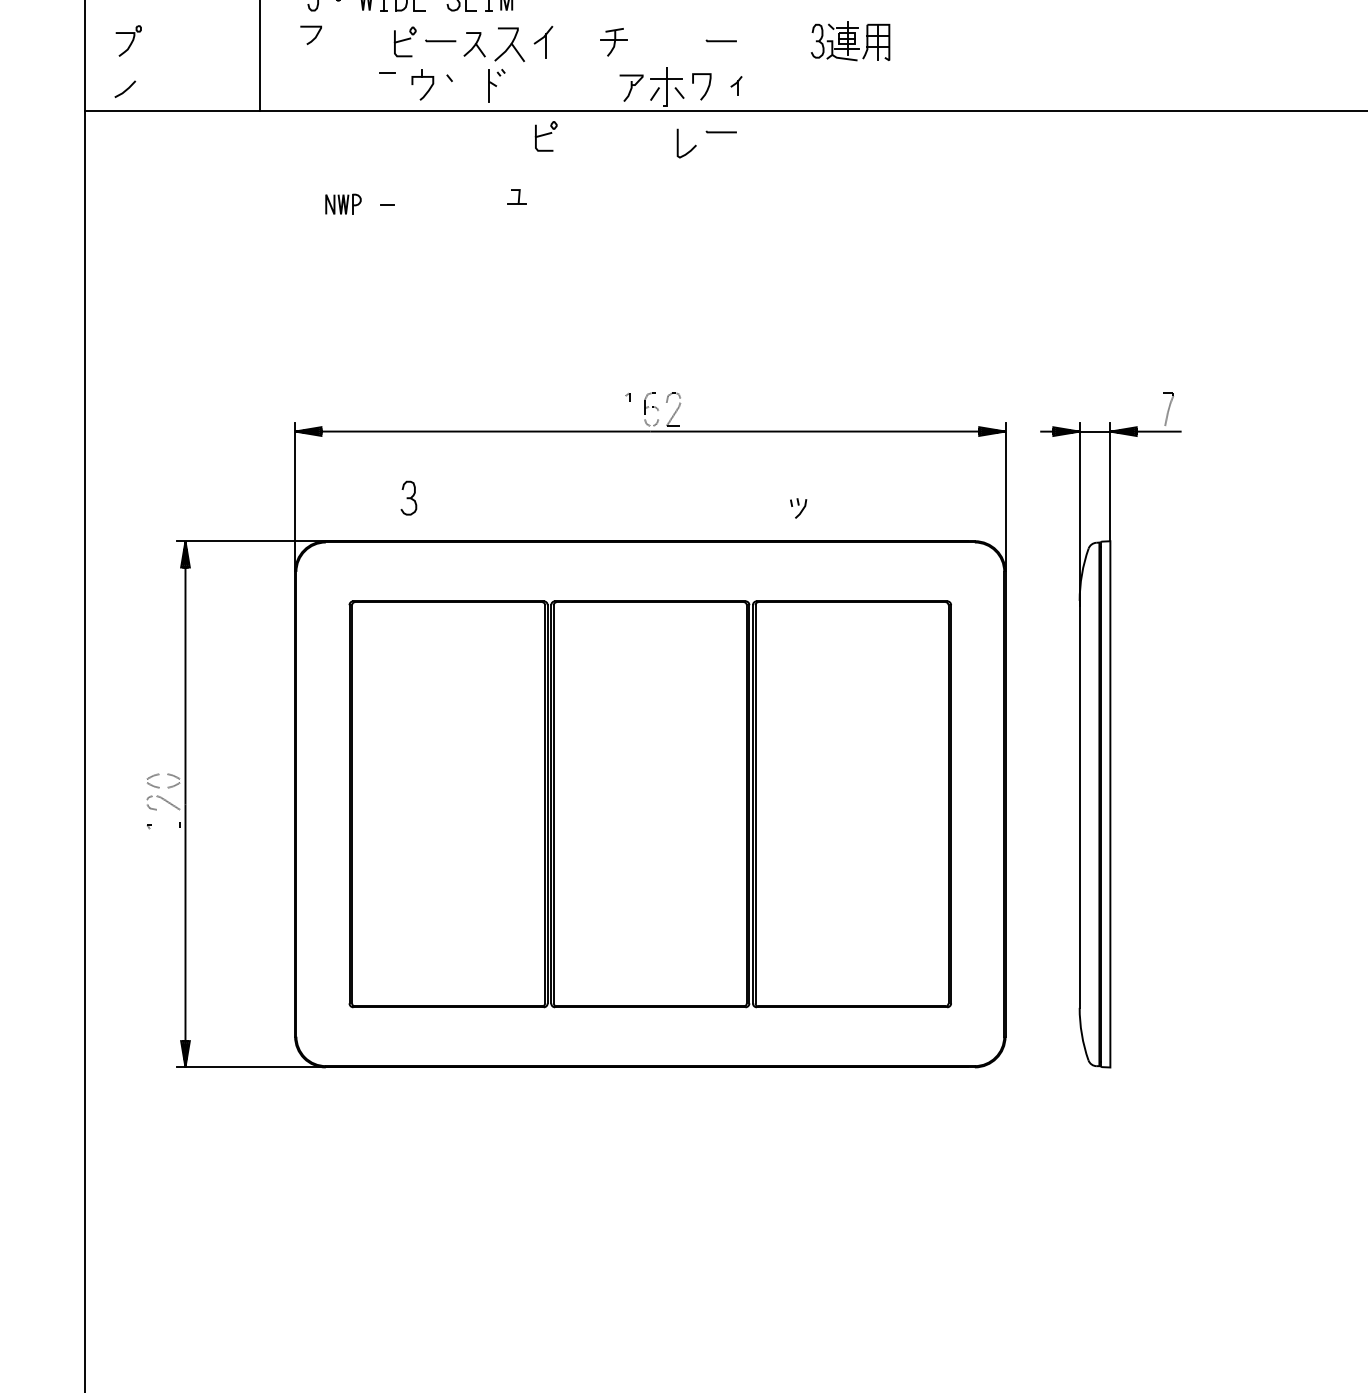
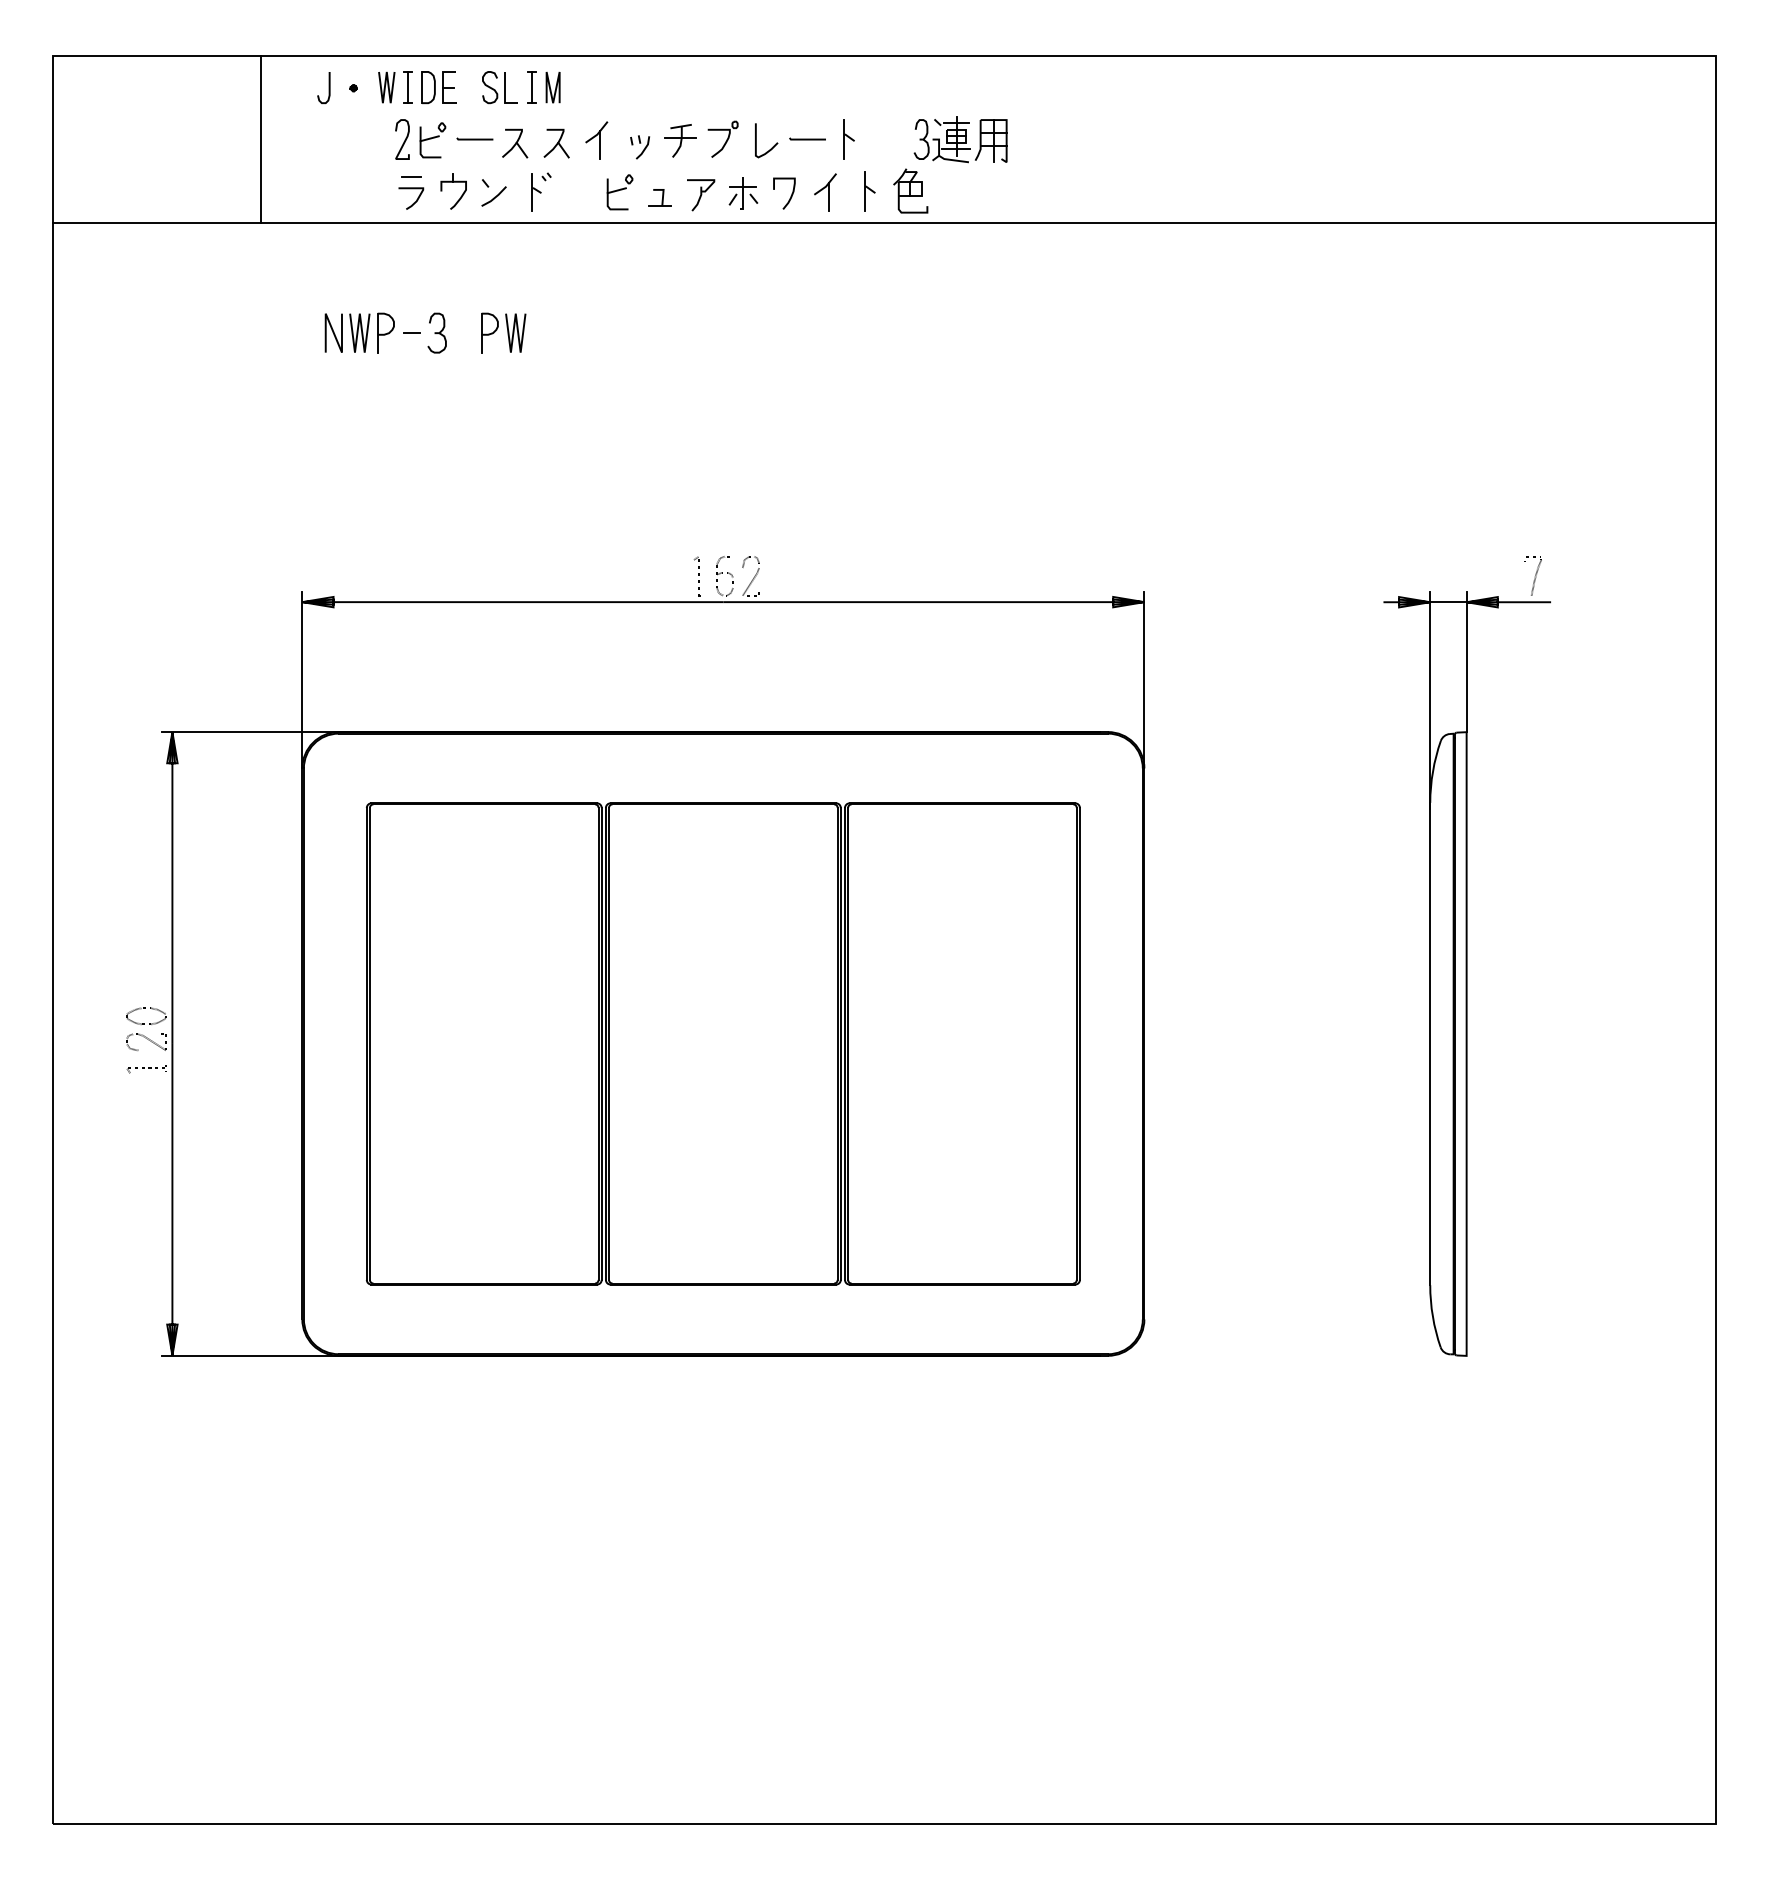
curve: (312, 38) -> (413, 202), moved
part: (128, 40) -> (722, 138), moved
curve: (381, 41) -> (404, 139), added
part: (755, 41) -> (848, 139), added
part: (509, 44) -> (556, 143), size x0.71
part: (808, 84) -> (910, 190), added
part: (736, 85) -> (825, 192), size x1.67
part: (773, 85) -> (869, 191), added
part: (667, 86) -> (743, 193), size x0.71
line: (125, 89) -> (494, 196), moved
line: (721, 131) -> (807, 246), removed
part: (545, 136) -> (619, 192), moved
curve: (691, 148) -> (772, 146), moved
part: (516, 196) -> (659, 197), moved
part: (343, 204) -> (359, 332), size x1.67
part: (464, 204) -> (503, 332), added
part: (408, 497) -> (436, 332), moved
part: (798, 508) -> (640, 147), moved
part: (1110, 730) -> (1466, 956), moved

